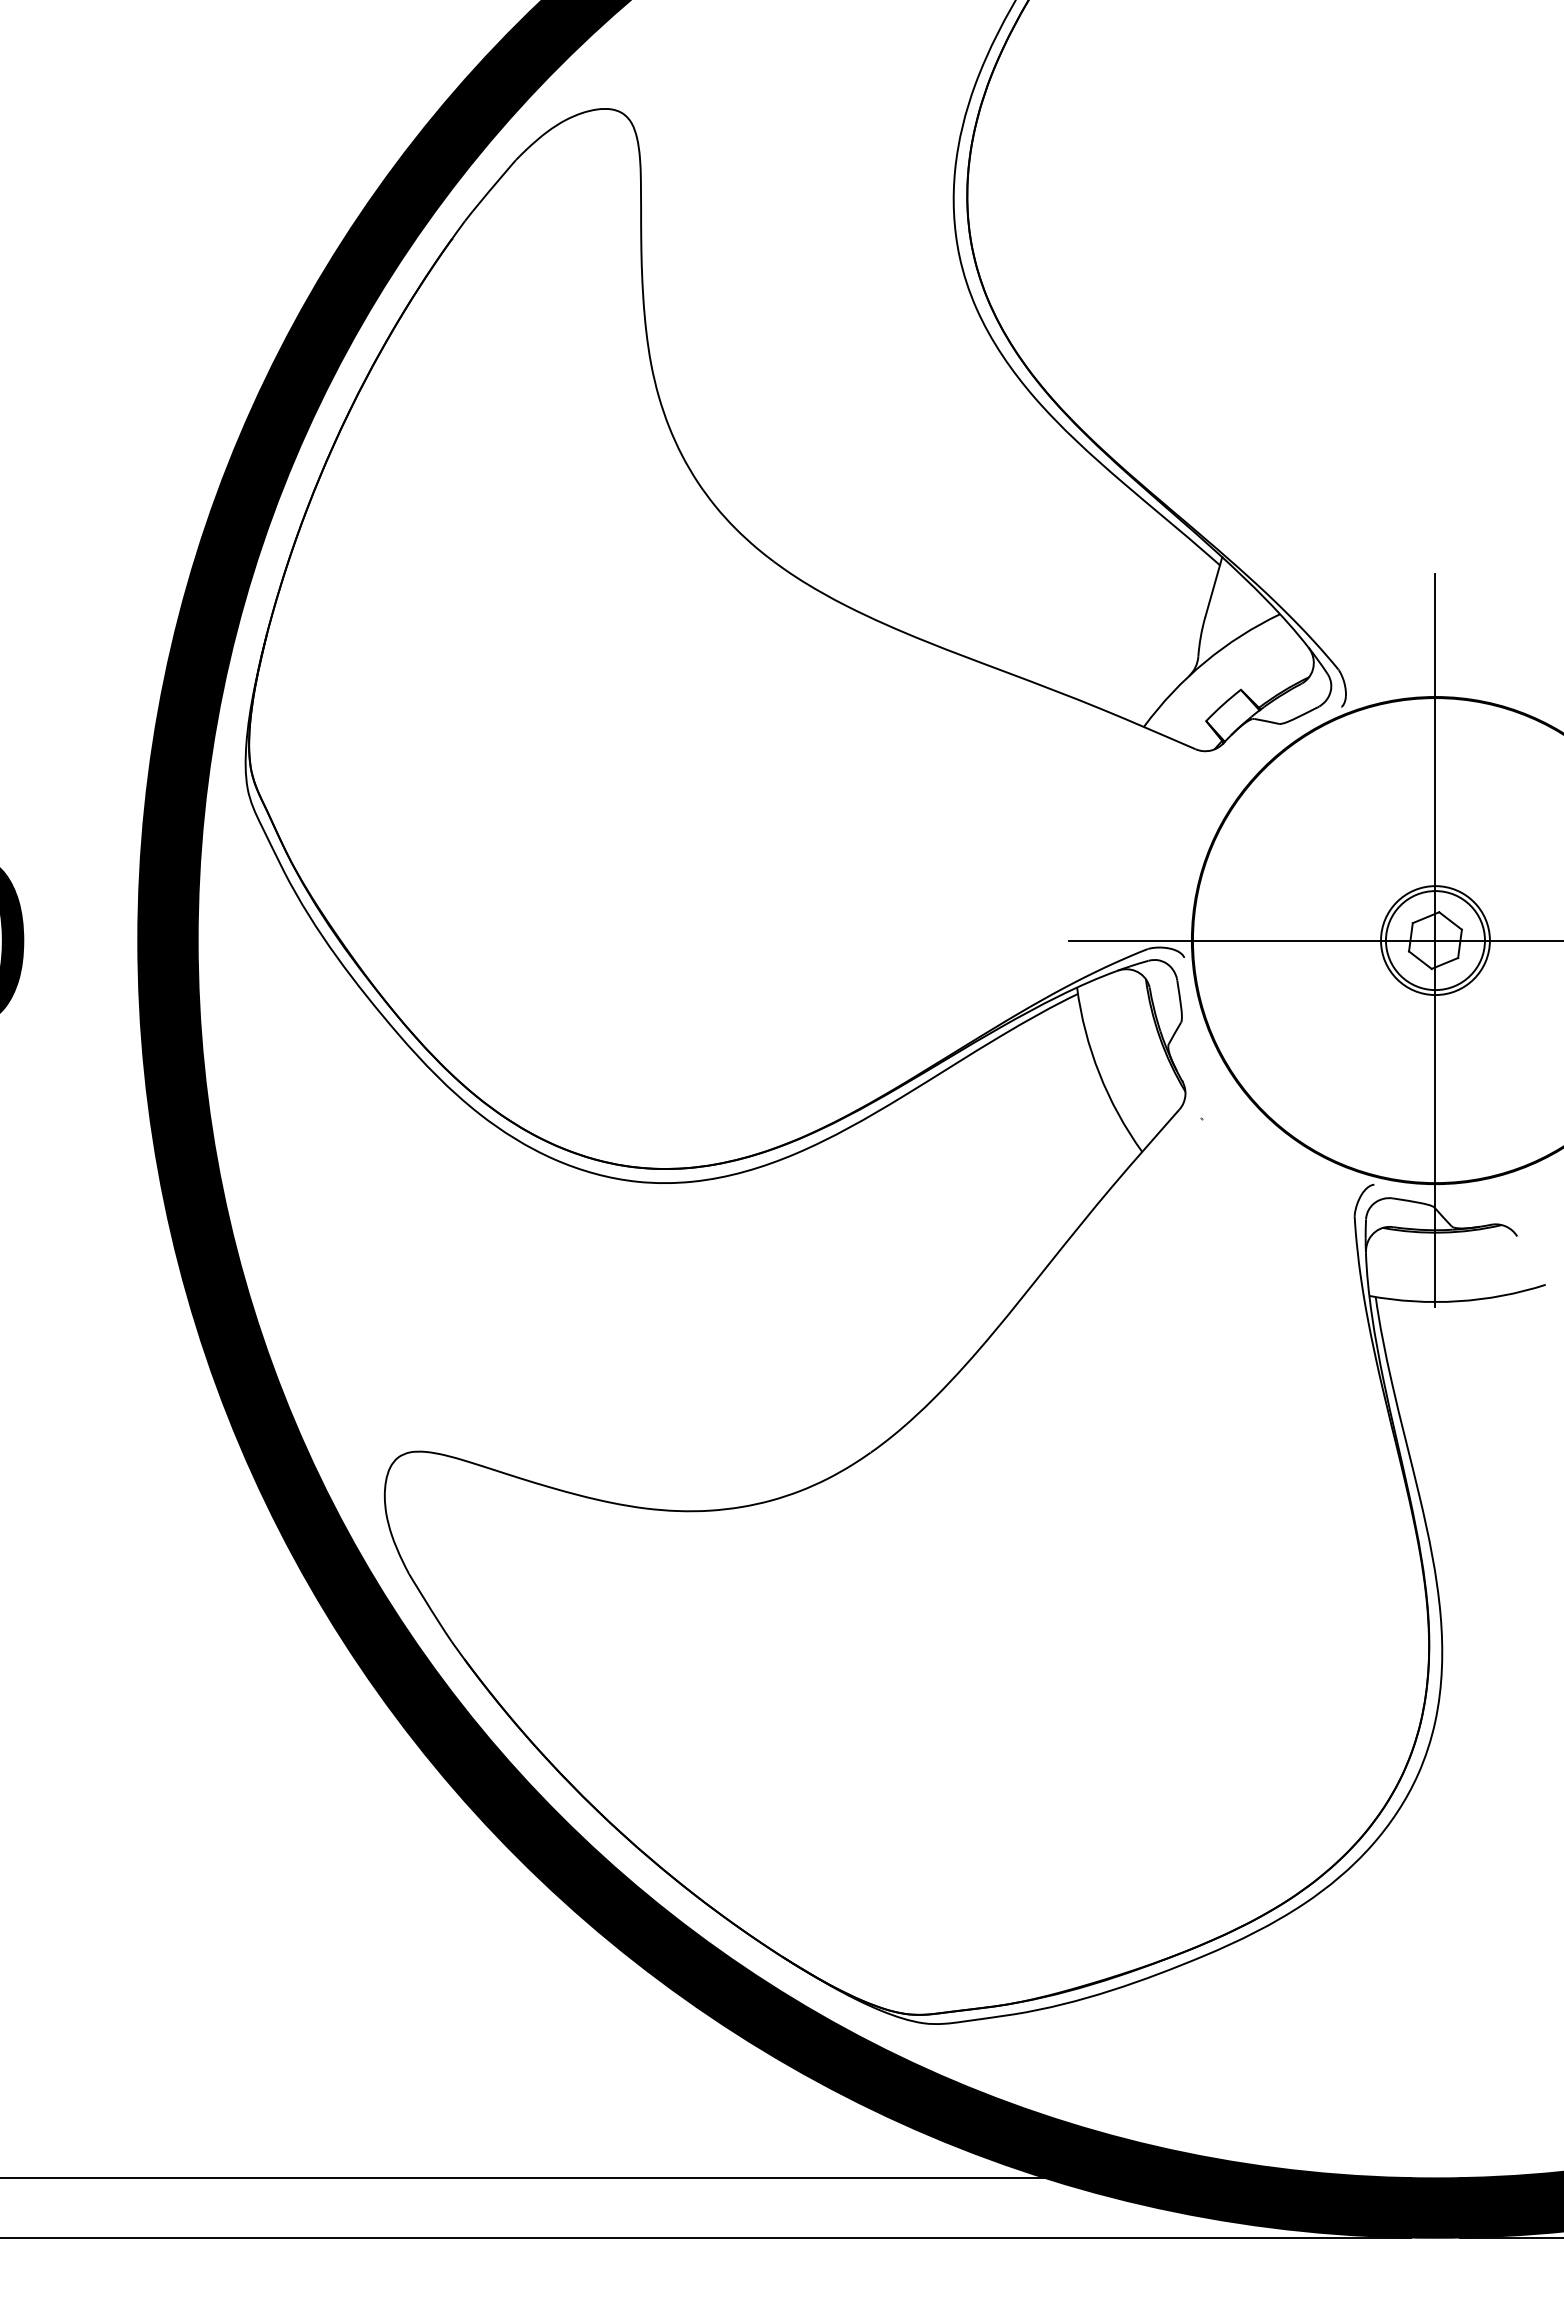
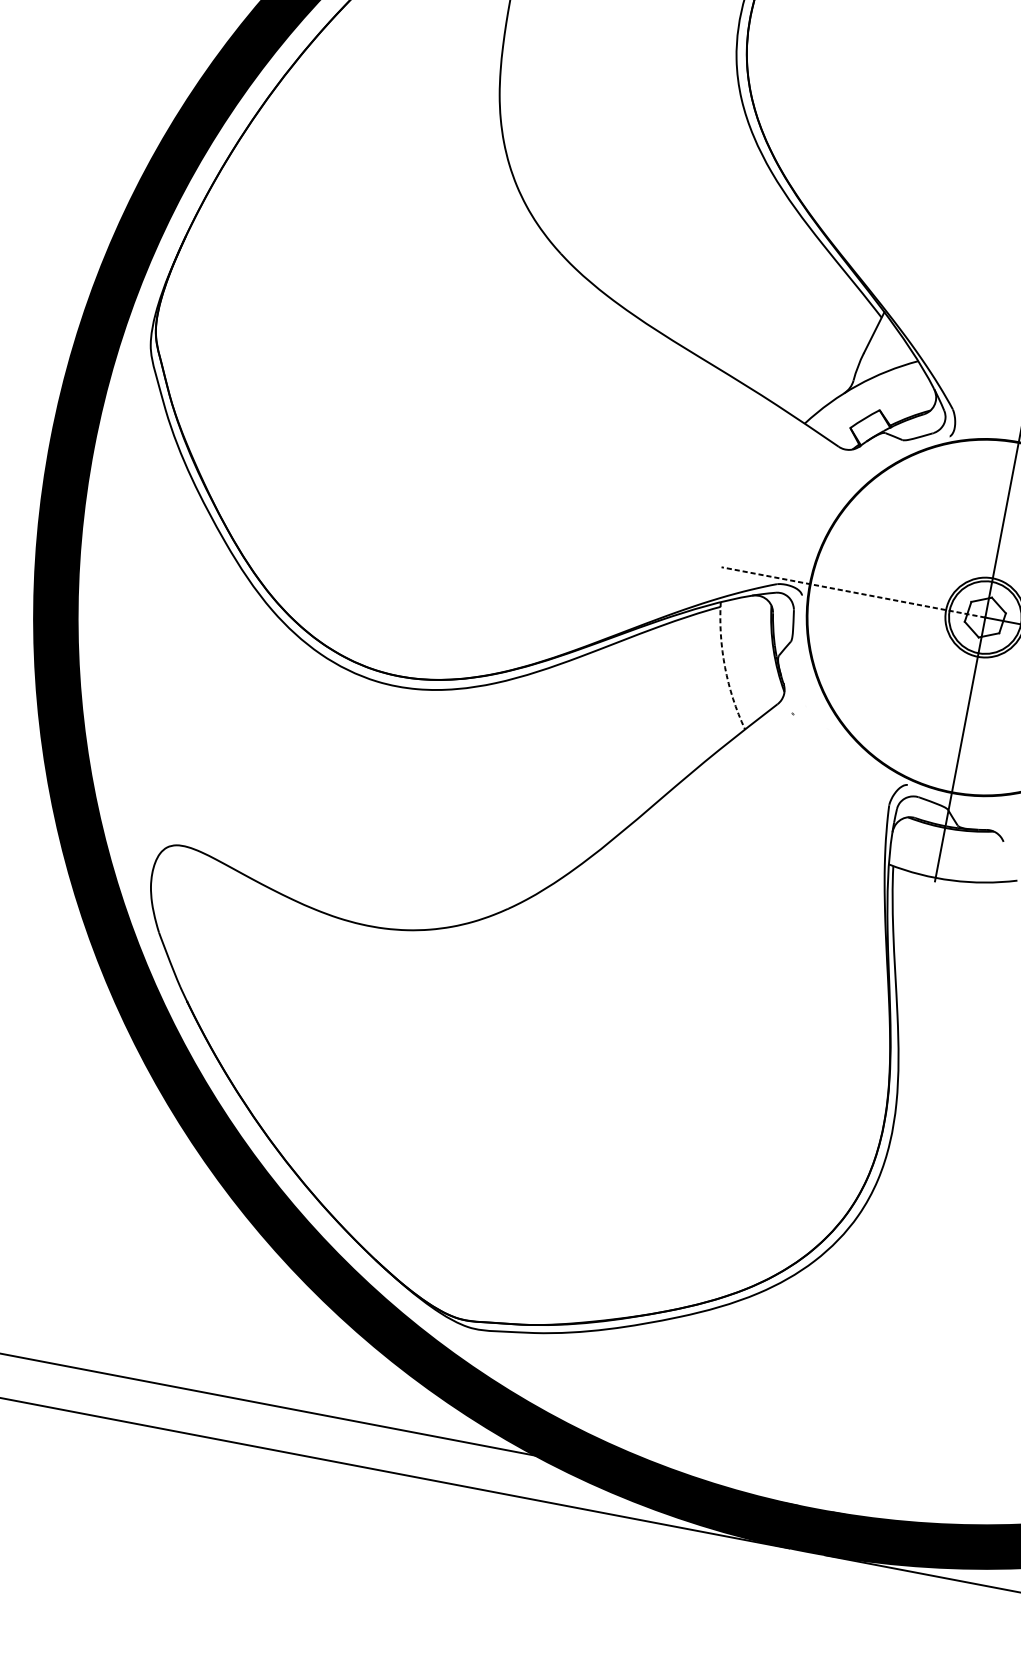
line: (1251, 940) -> (852, 592), solid -> dashed
arc: (1099, 1073) -> (725, 667), solid -> dashed

